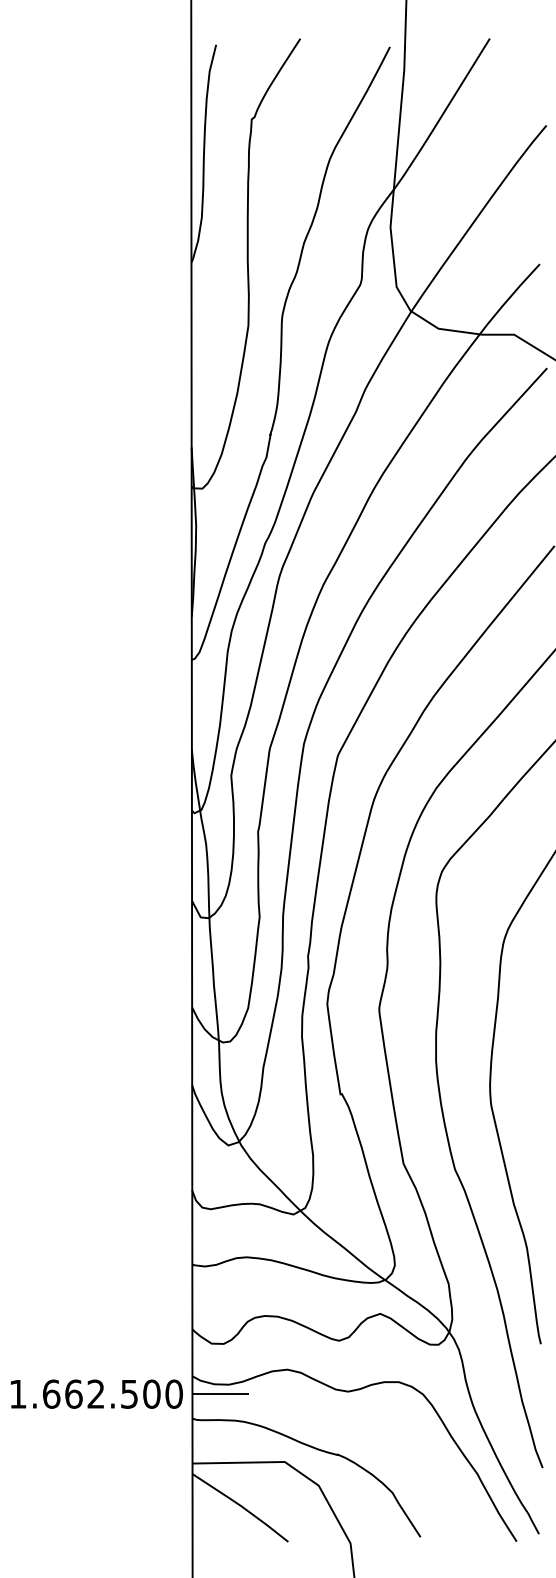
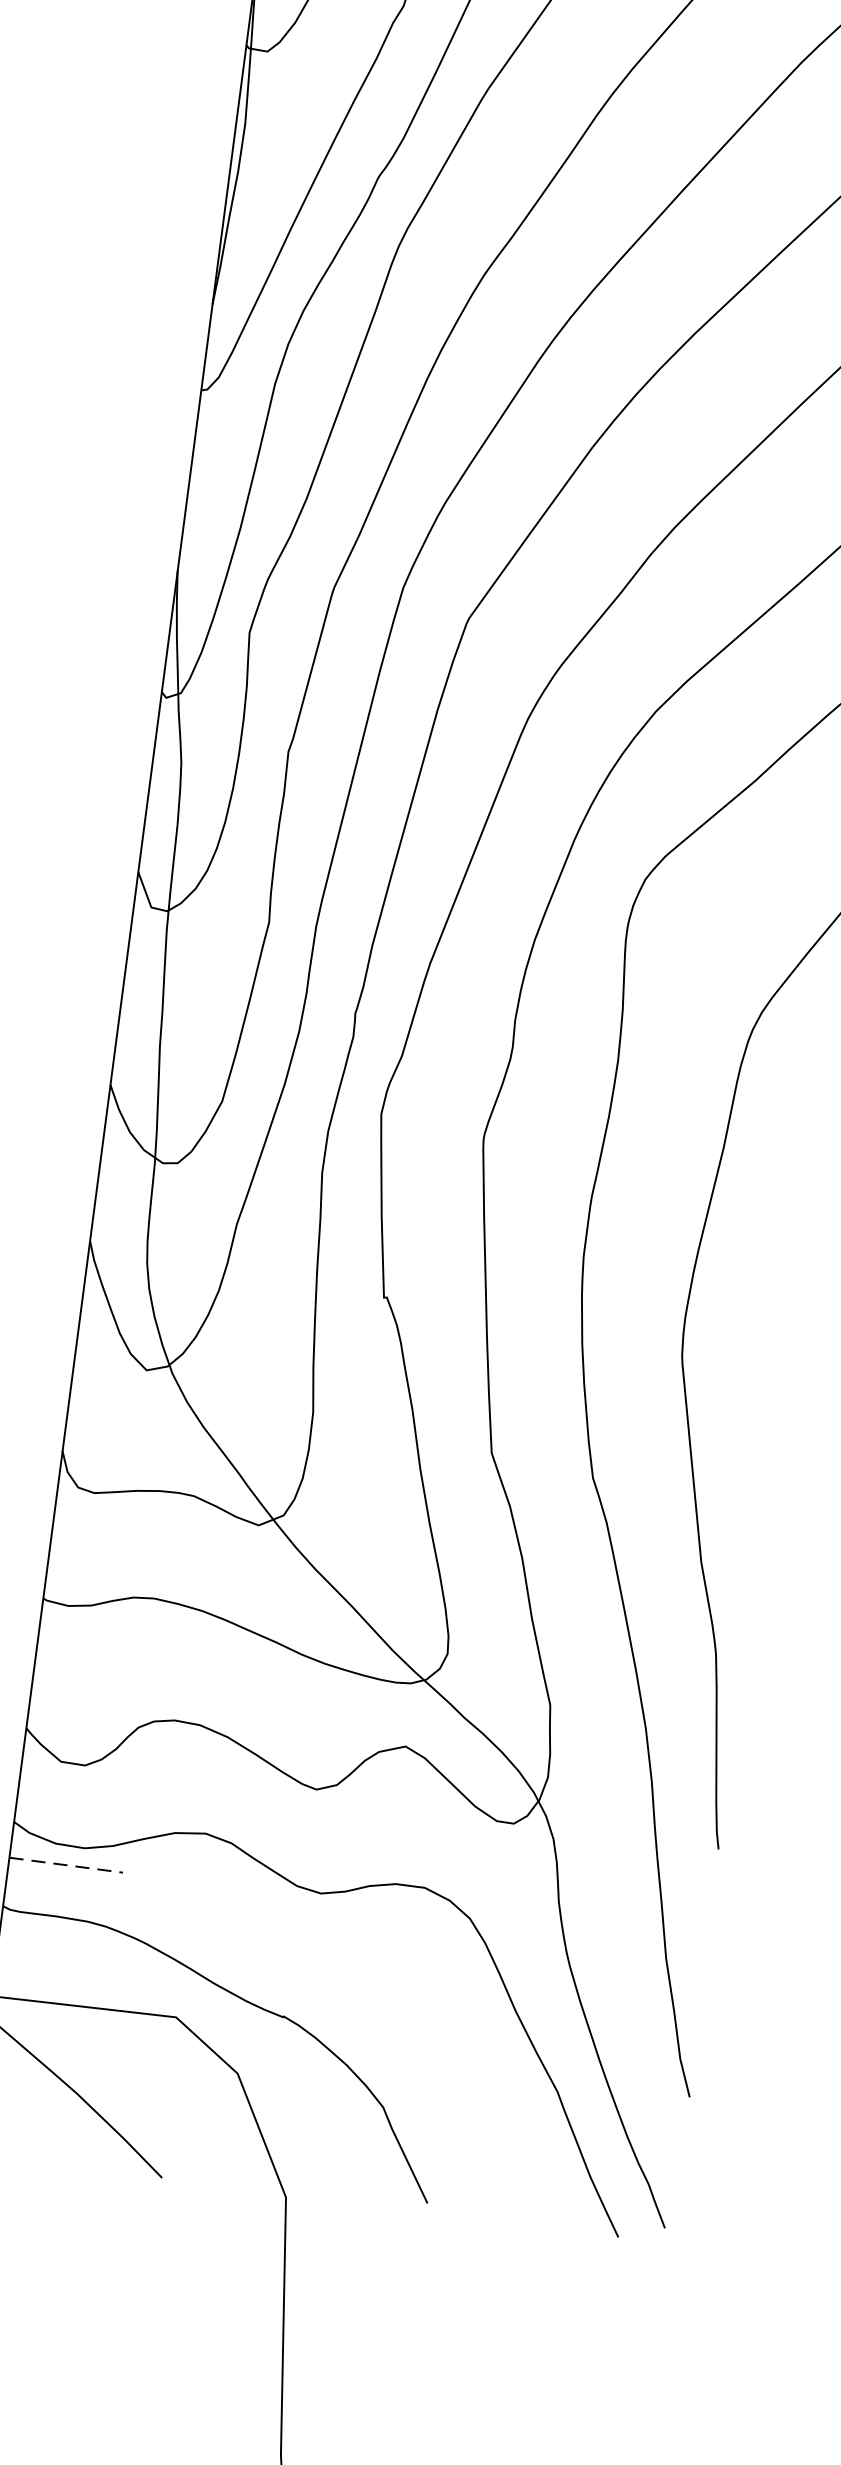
line: (221, 1394) -> (67, 1865), solid -> dashed

